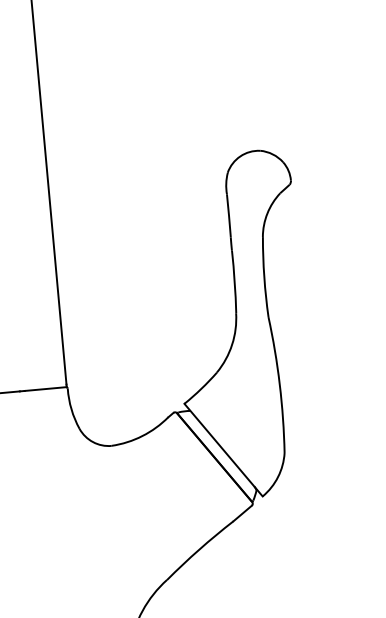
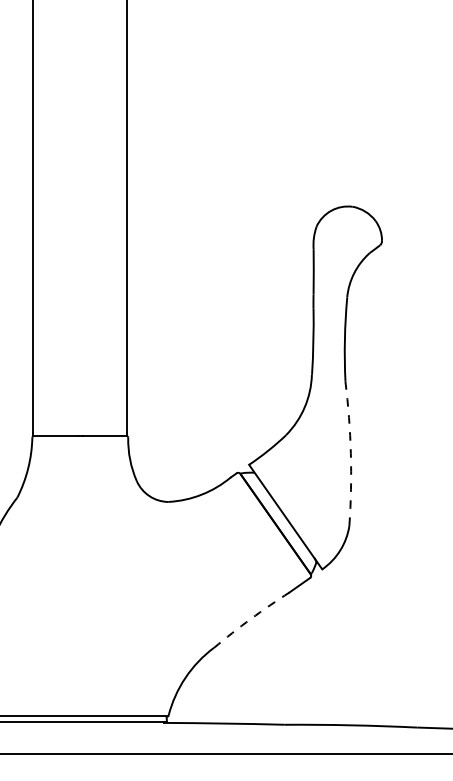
arc: (279, 384) -> (350, 453), solid -> dashed
arc: (199, 549) -> (250, 618), solid -> dashed

